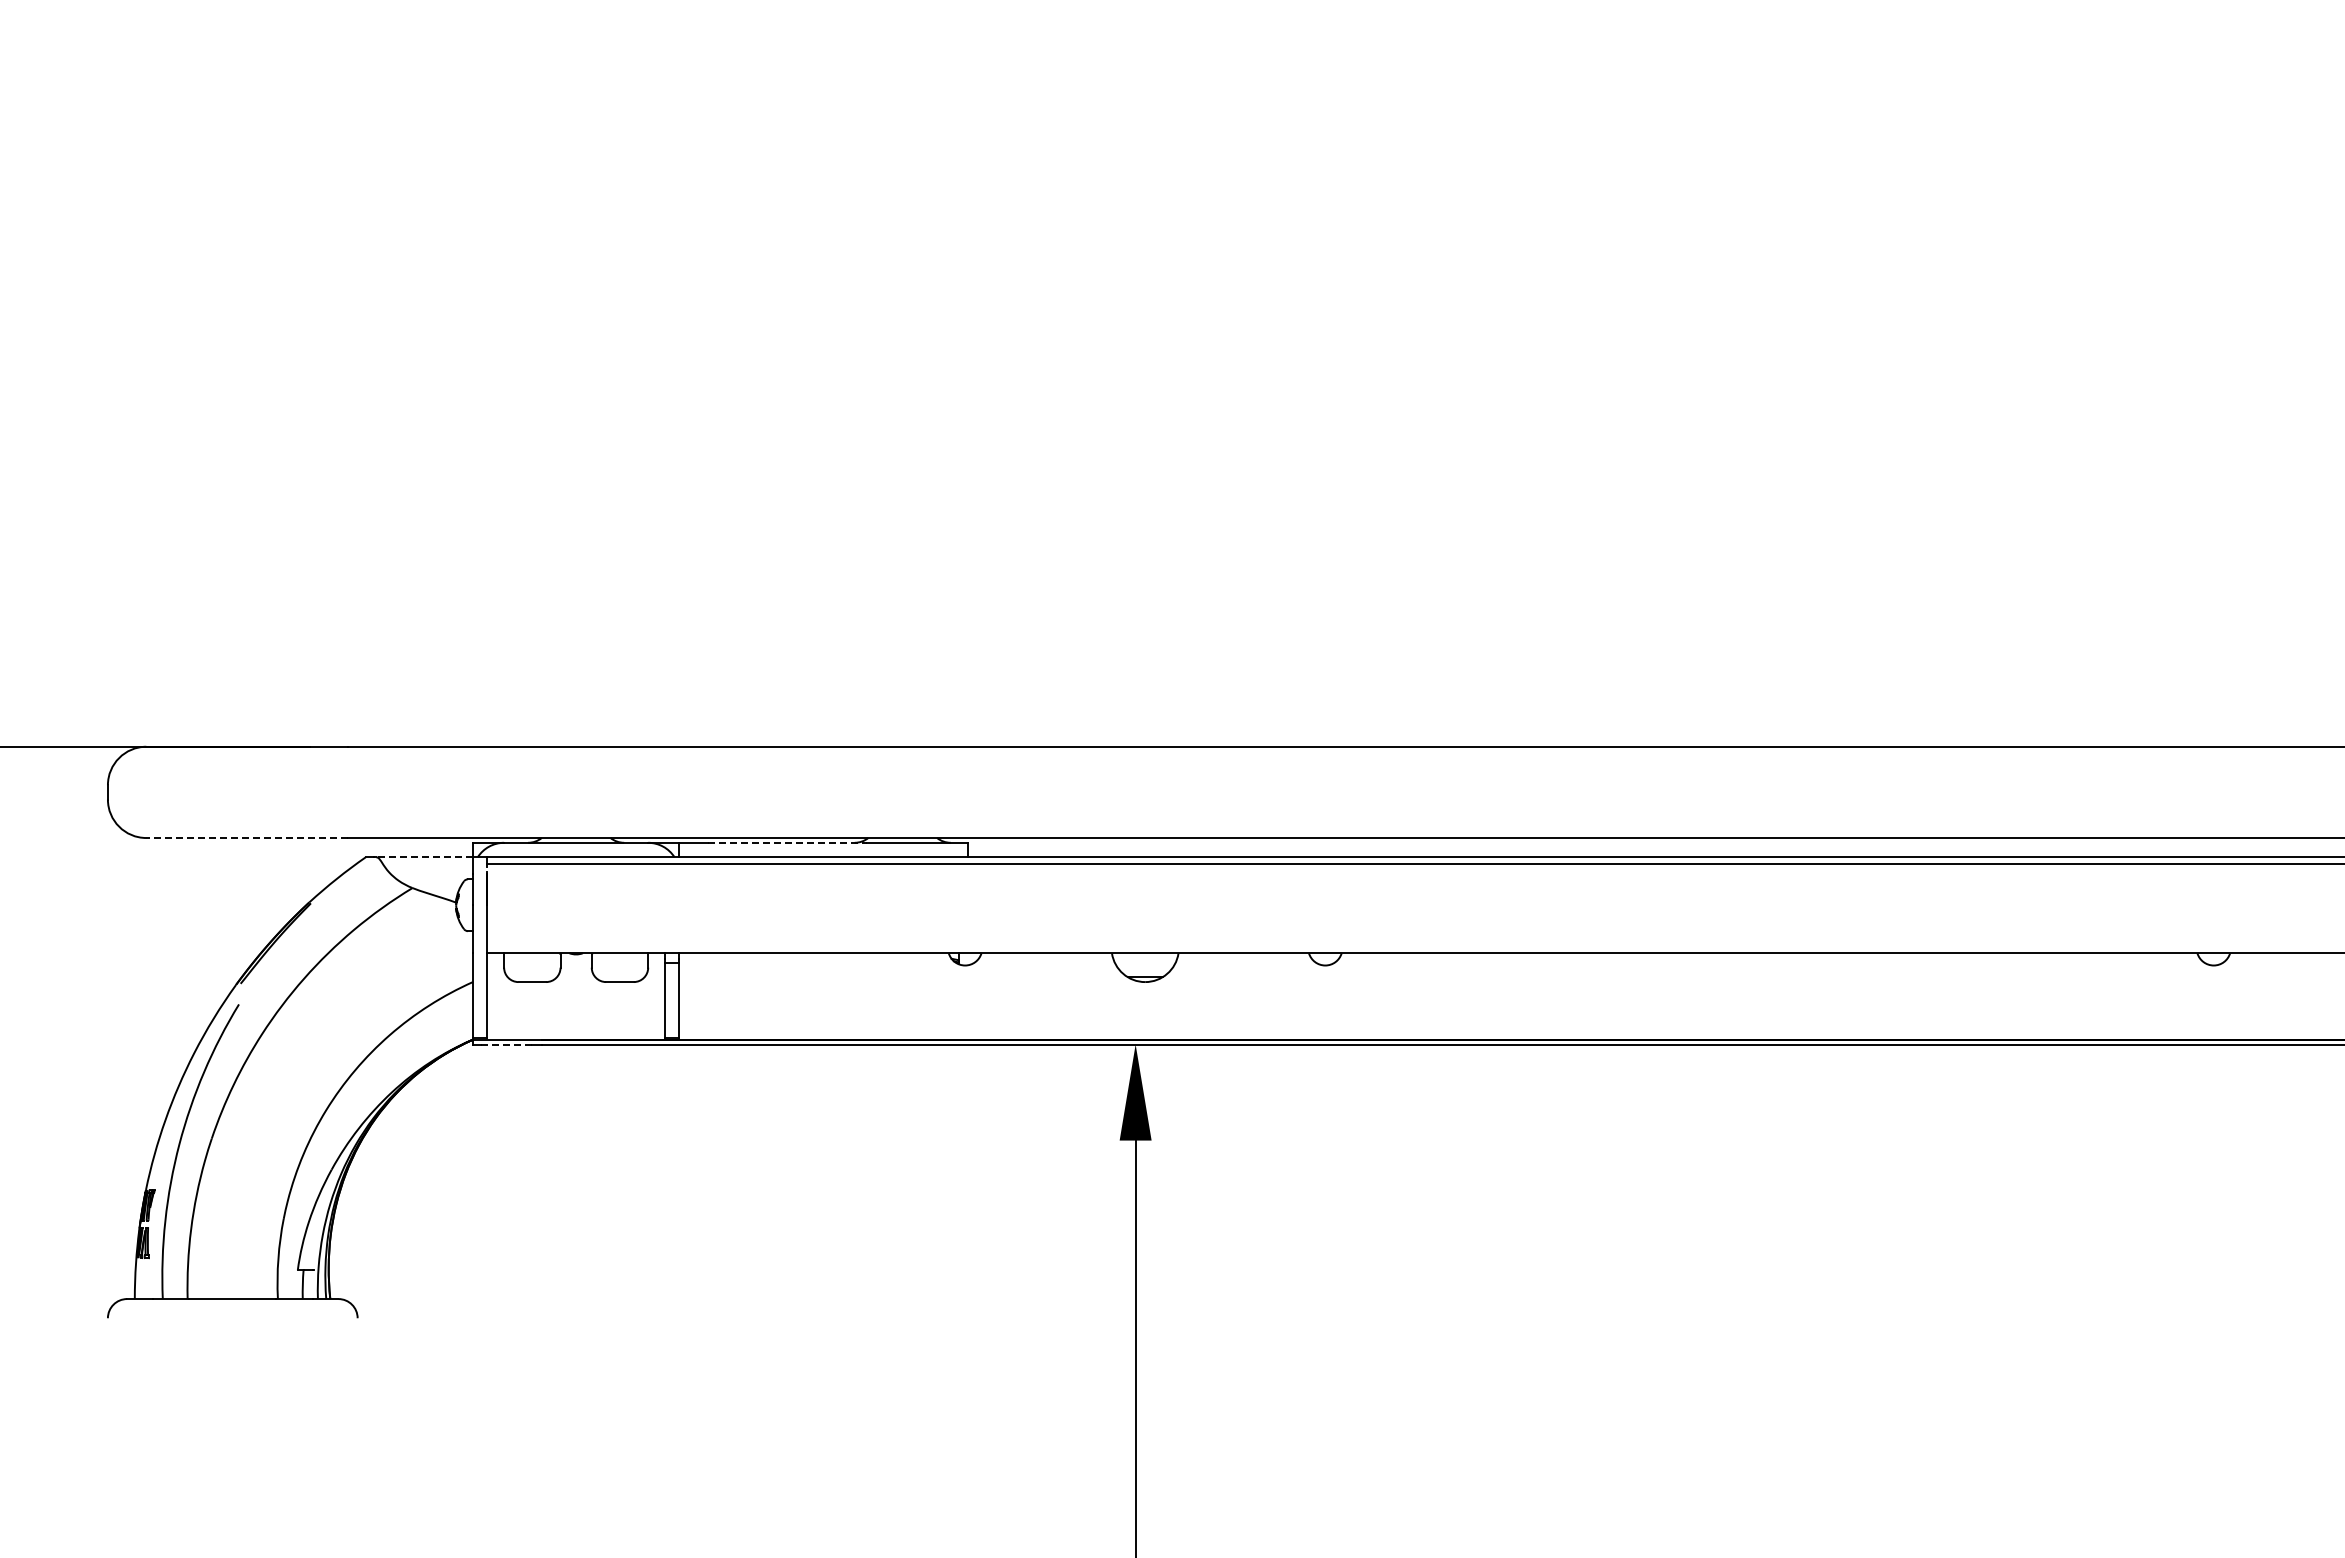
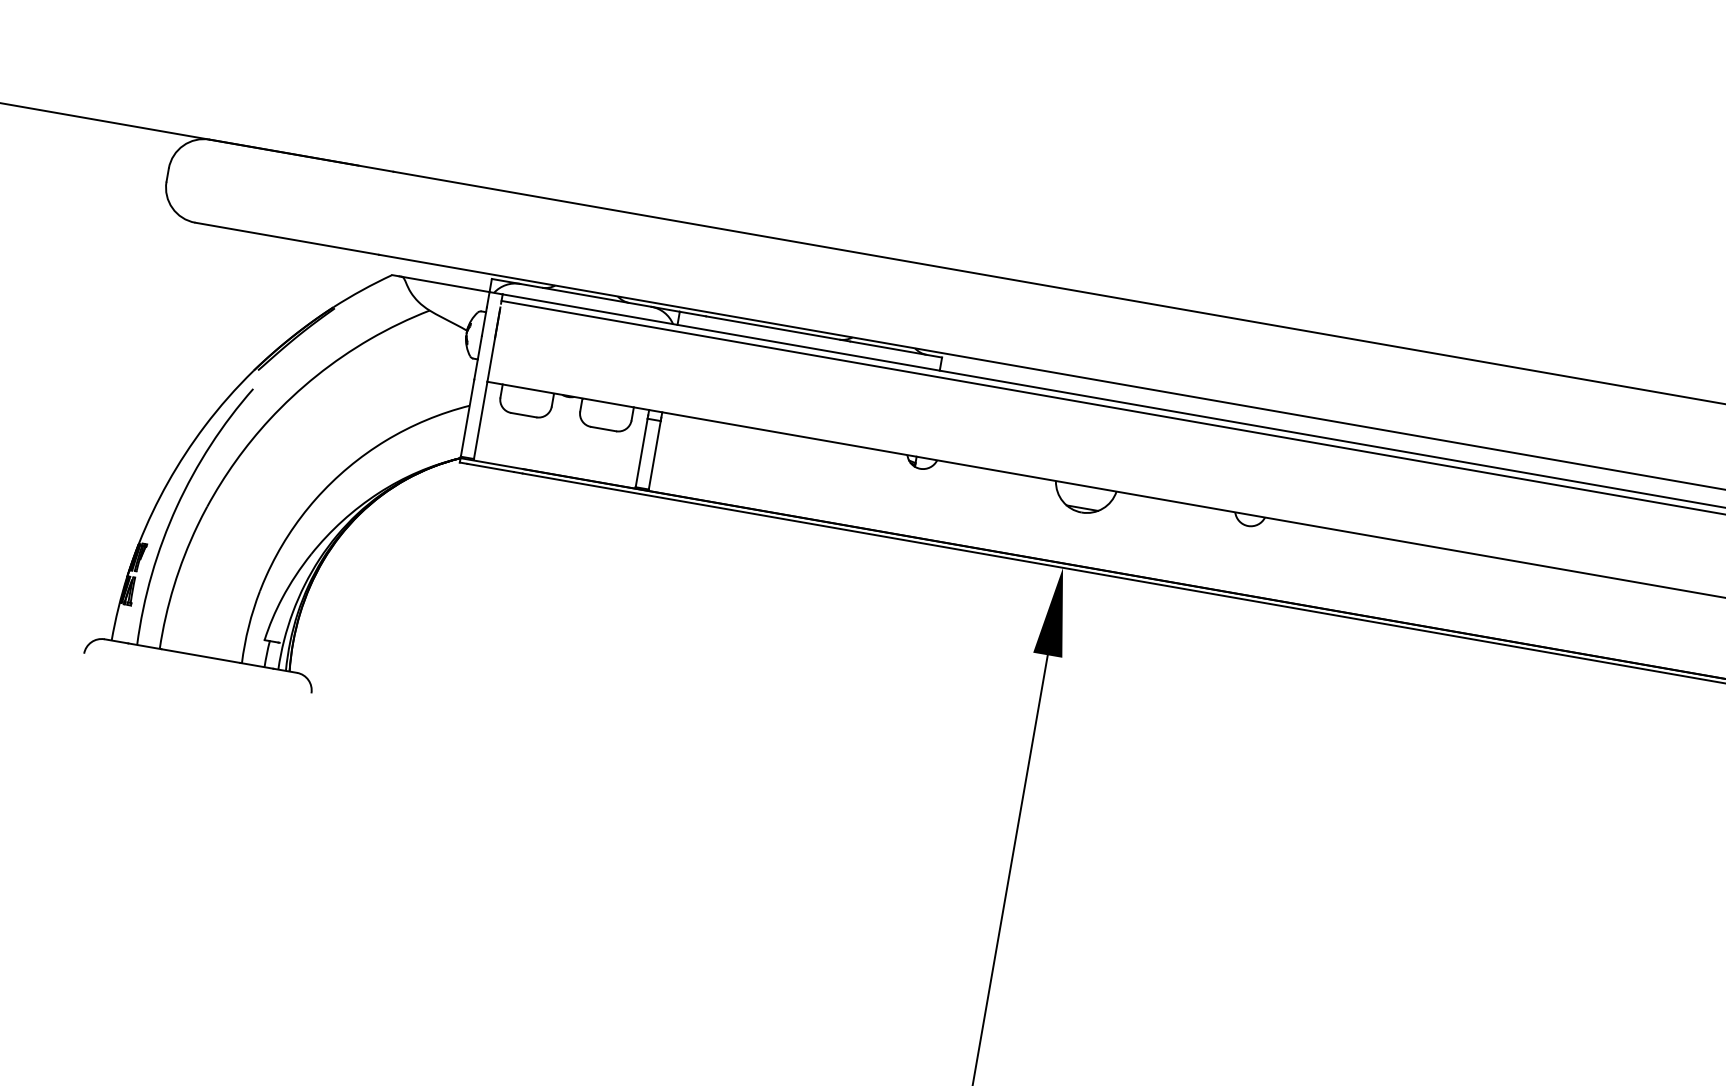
line: (247, 838) -> (287, 239), dashed -> solid
line: (787, 842) -> (778, 328), dashed -> solid
line: (424, 857) -> (445, 284), dashed -> solid
line: (506, 1044) -> (490, 467), dashed -> solid

